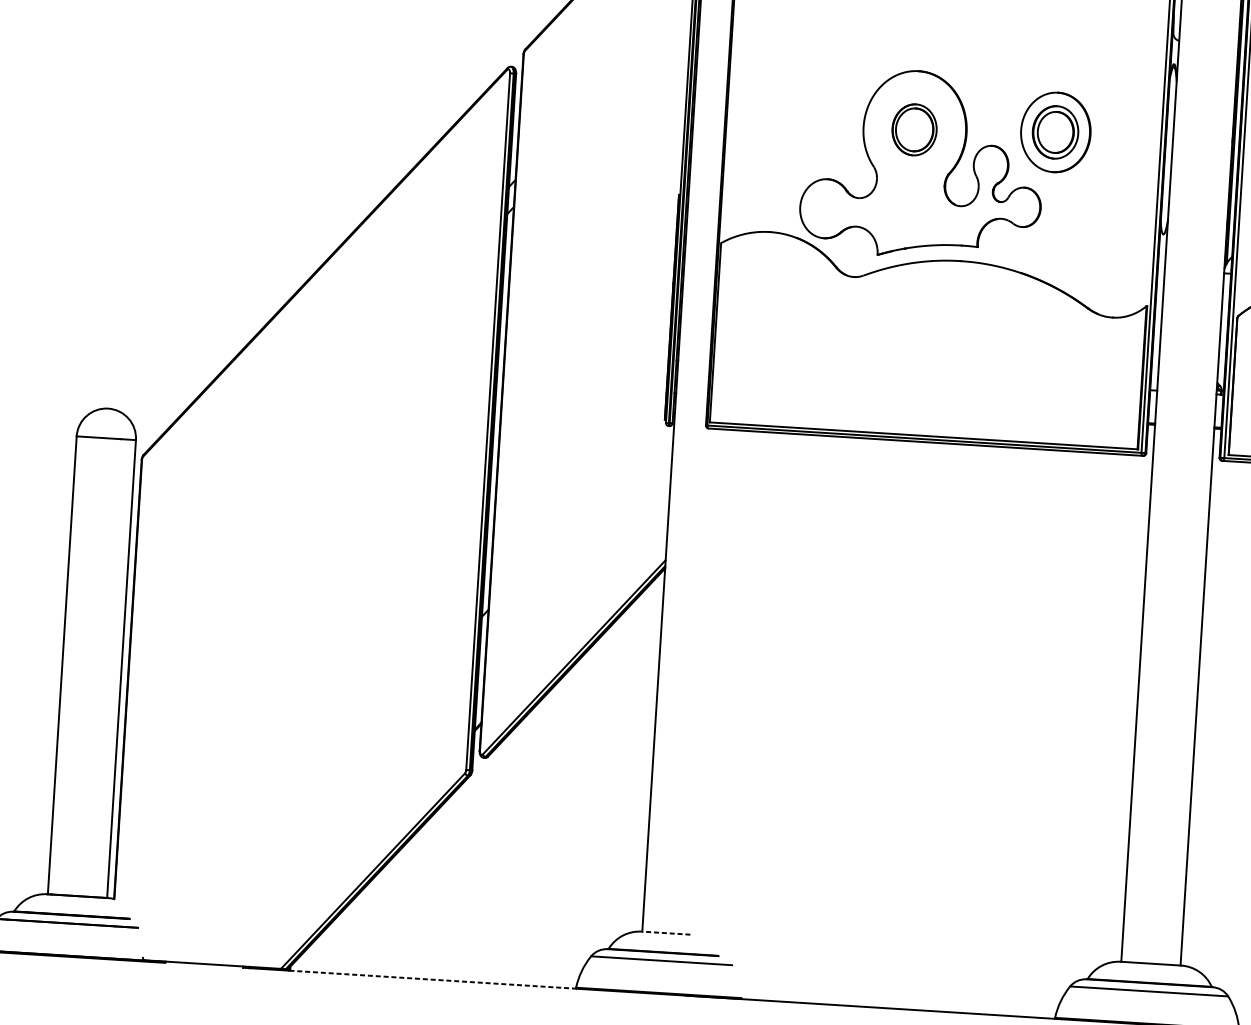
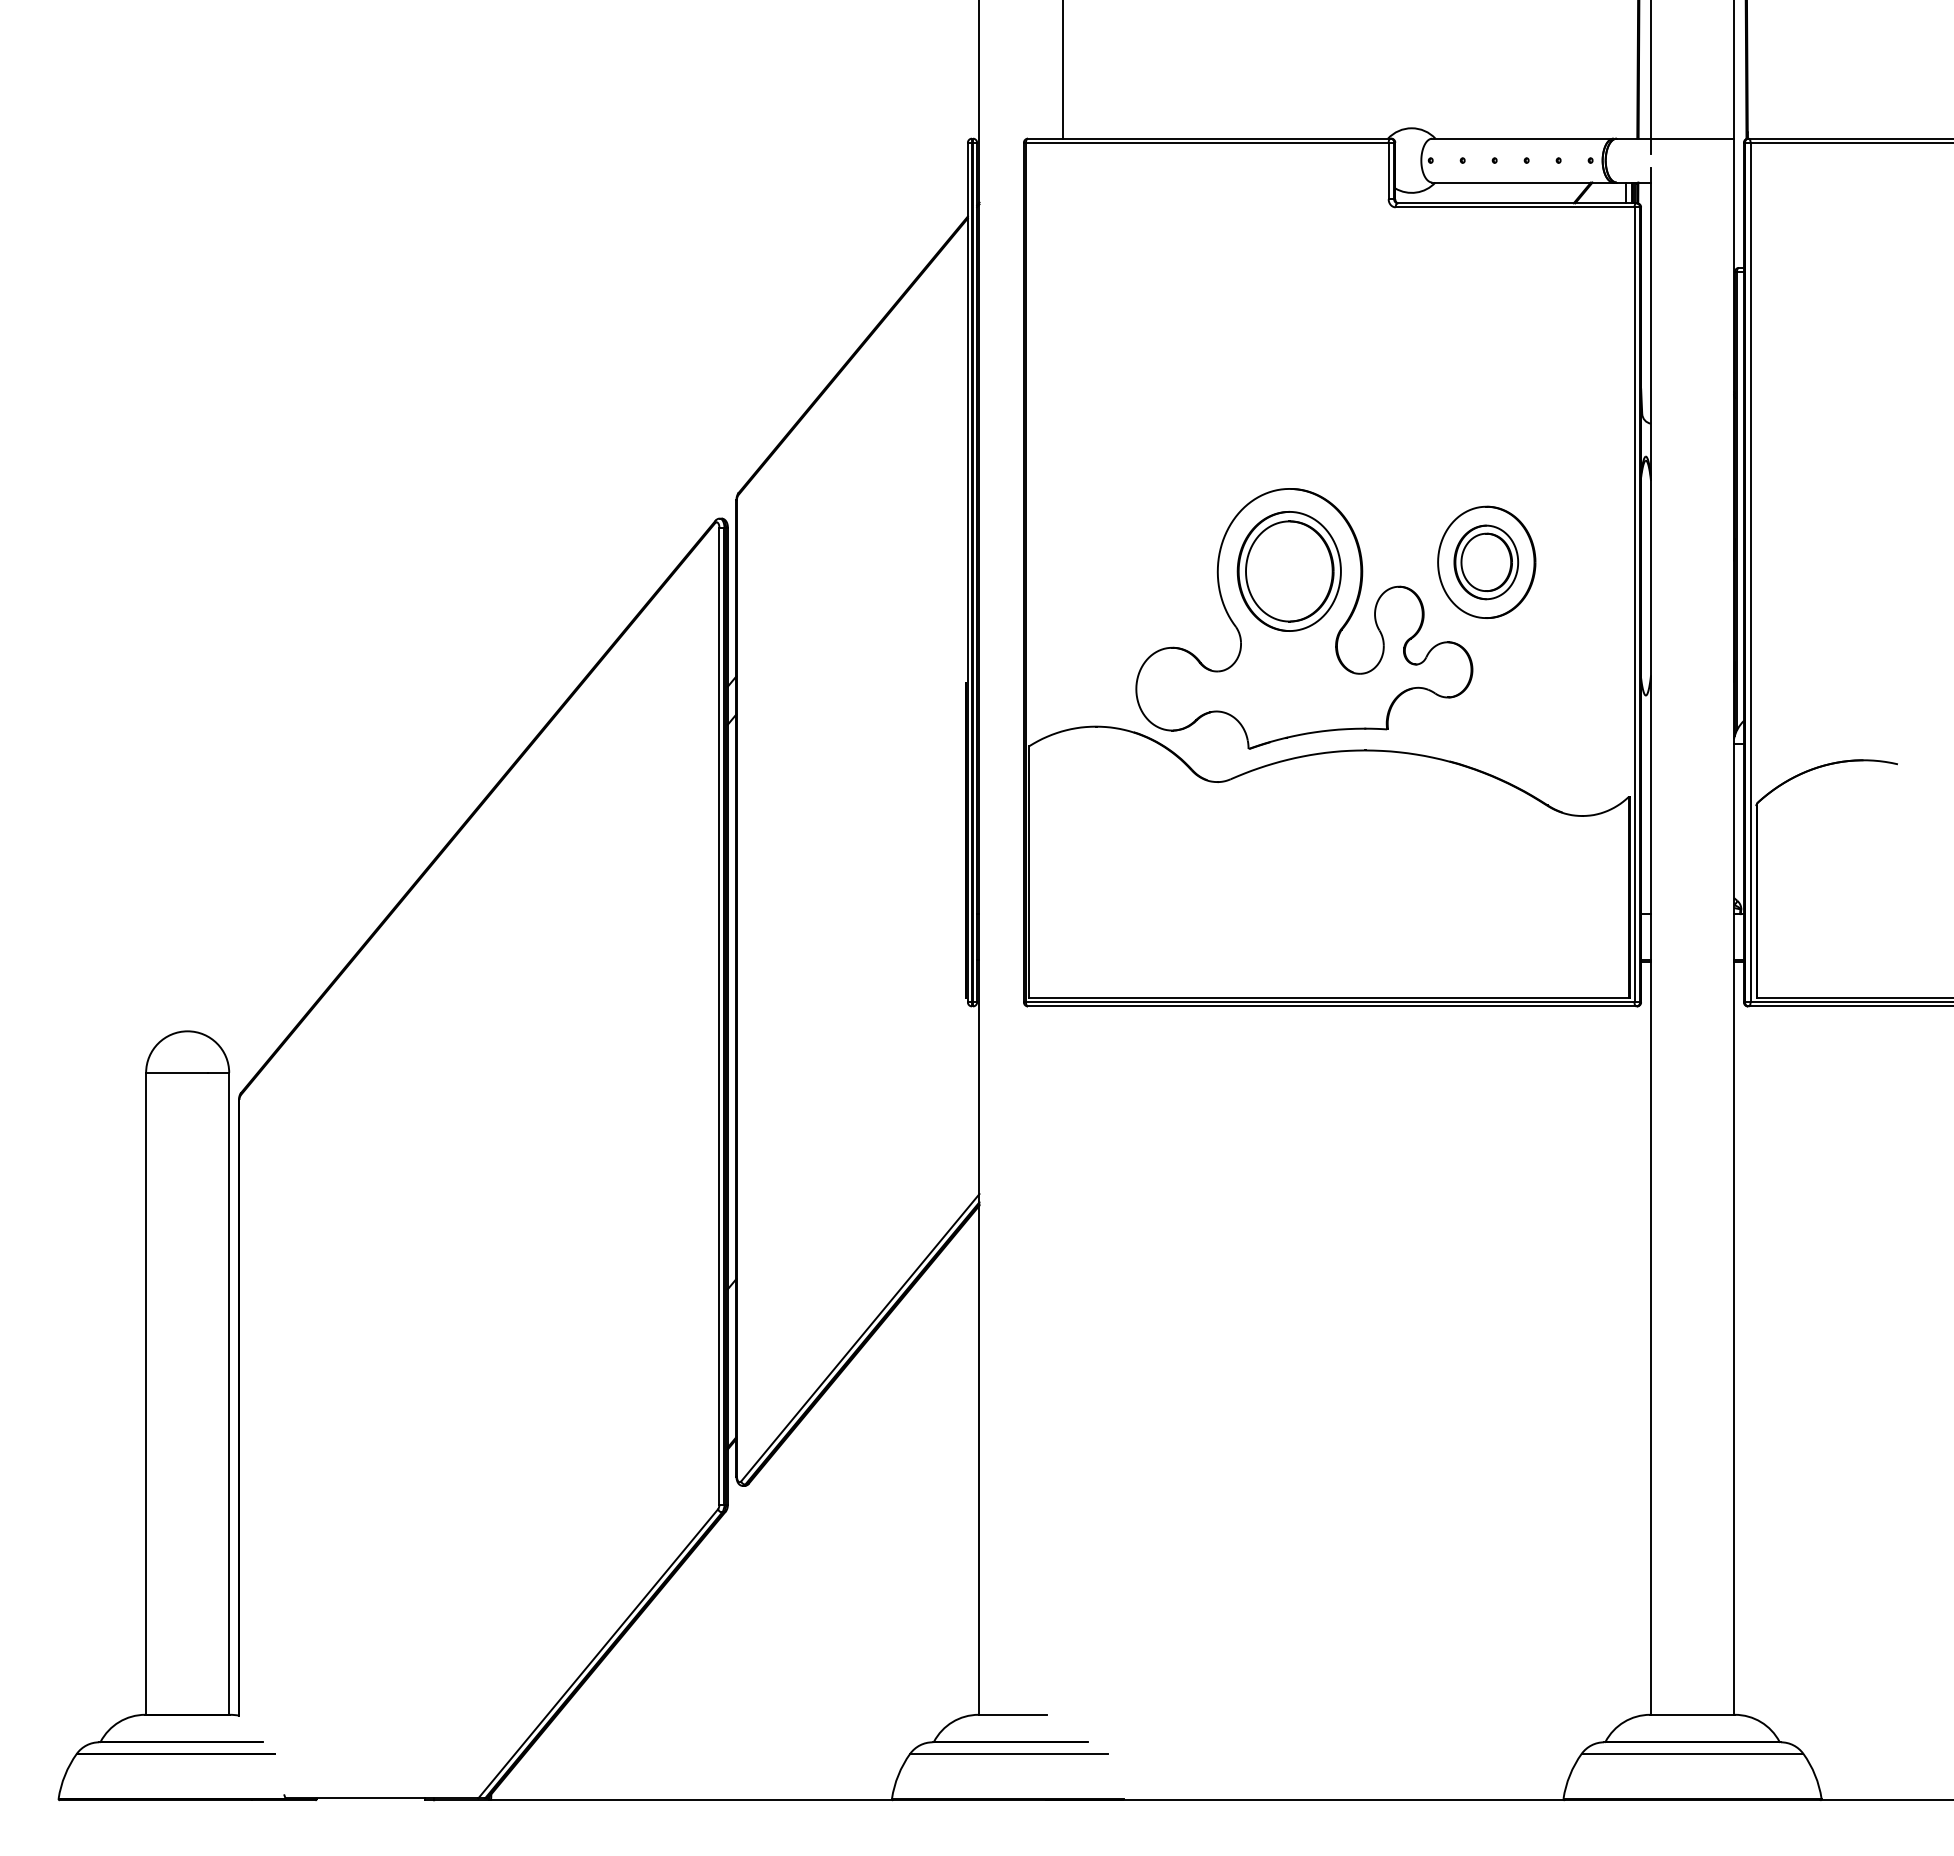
part: (914, 129) -> (1288, 570), size x1.67
line: (665, 932) -> (1012, 1714), dashed -> solid
line: (433, 979) -> (691, 1800), dashed -> solid

